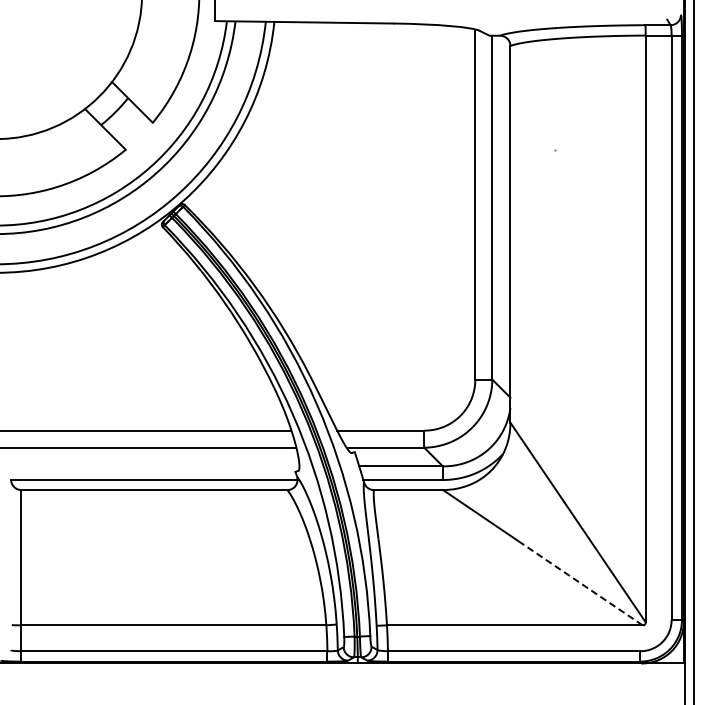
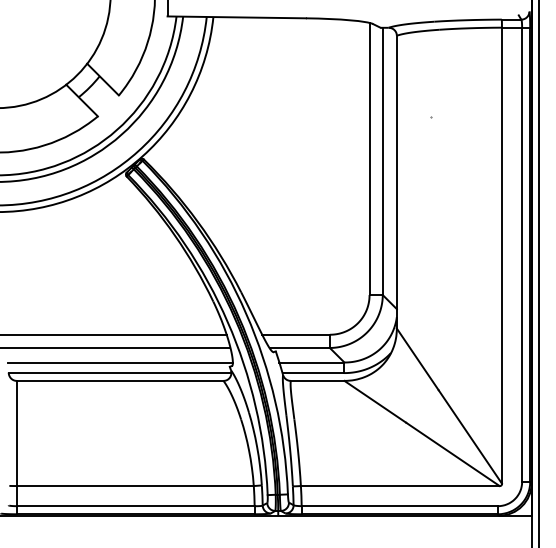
line: (154, 466) -> (120, 362), added
line: (582, 584) -> (452, 454), dashed -> solid

